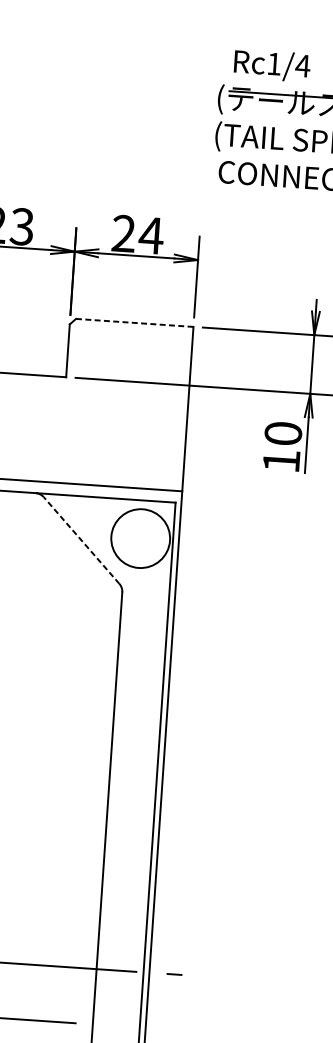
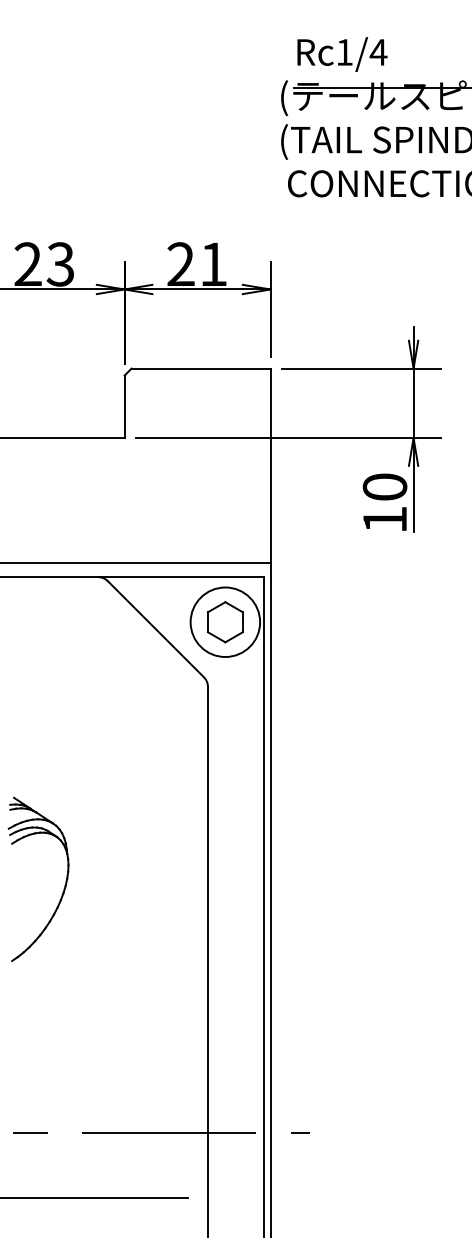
text: (151, 235) -> (213, 264), 24 -> 21
line: (134, 322) -> (200, 368), dashed -> solid
part: (140, 538) -> (225, 622), added
line: (81, 540) -> (155, 629), dashed -> solid

